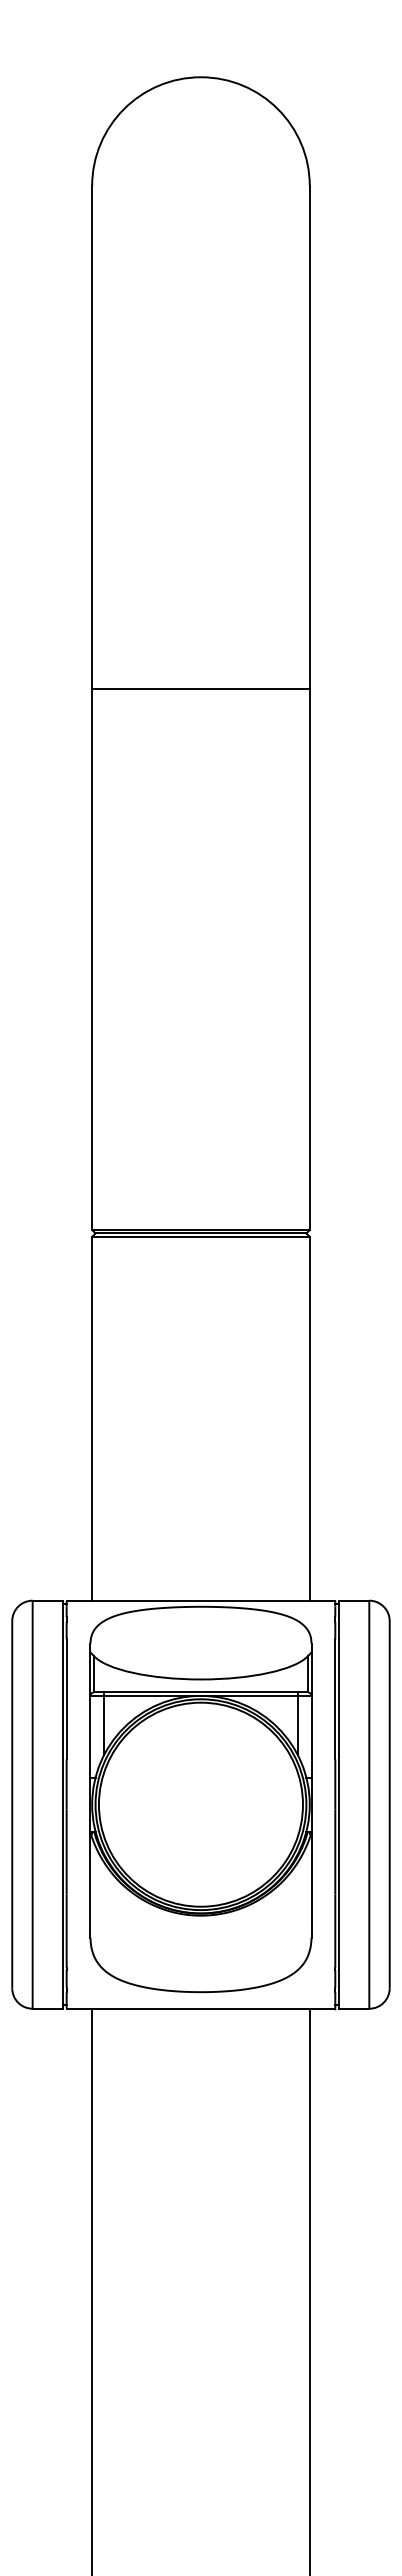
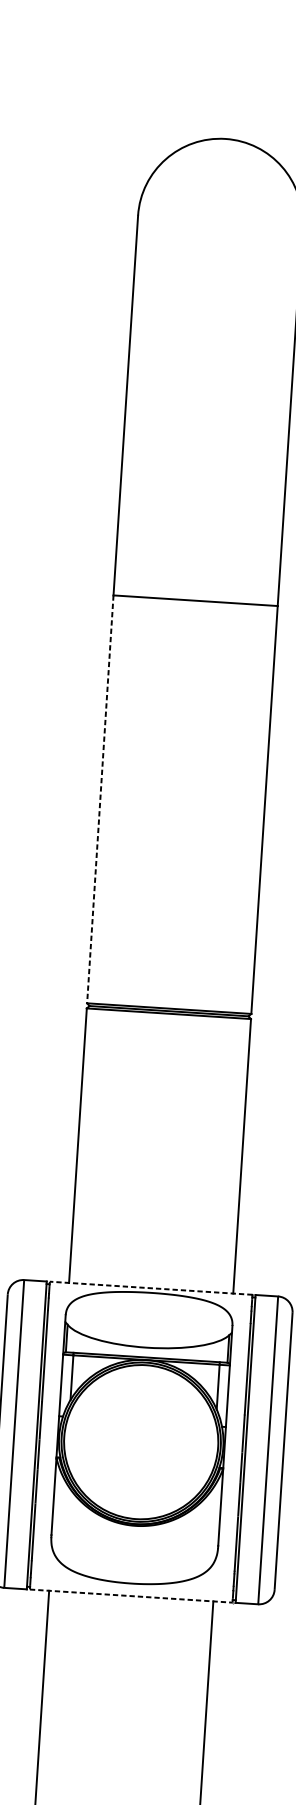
line: (92, 960) -> (100, 799), solid -> dashed
line: (200, 1600) -> (150, 1288), solid -> dashed
line: (201, 2008) -> (131, 1595), solid -> dashed

